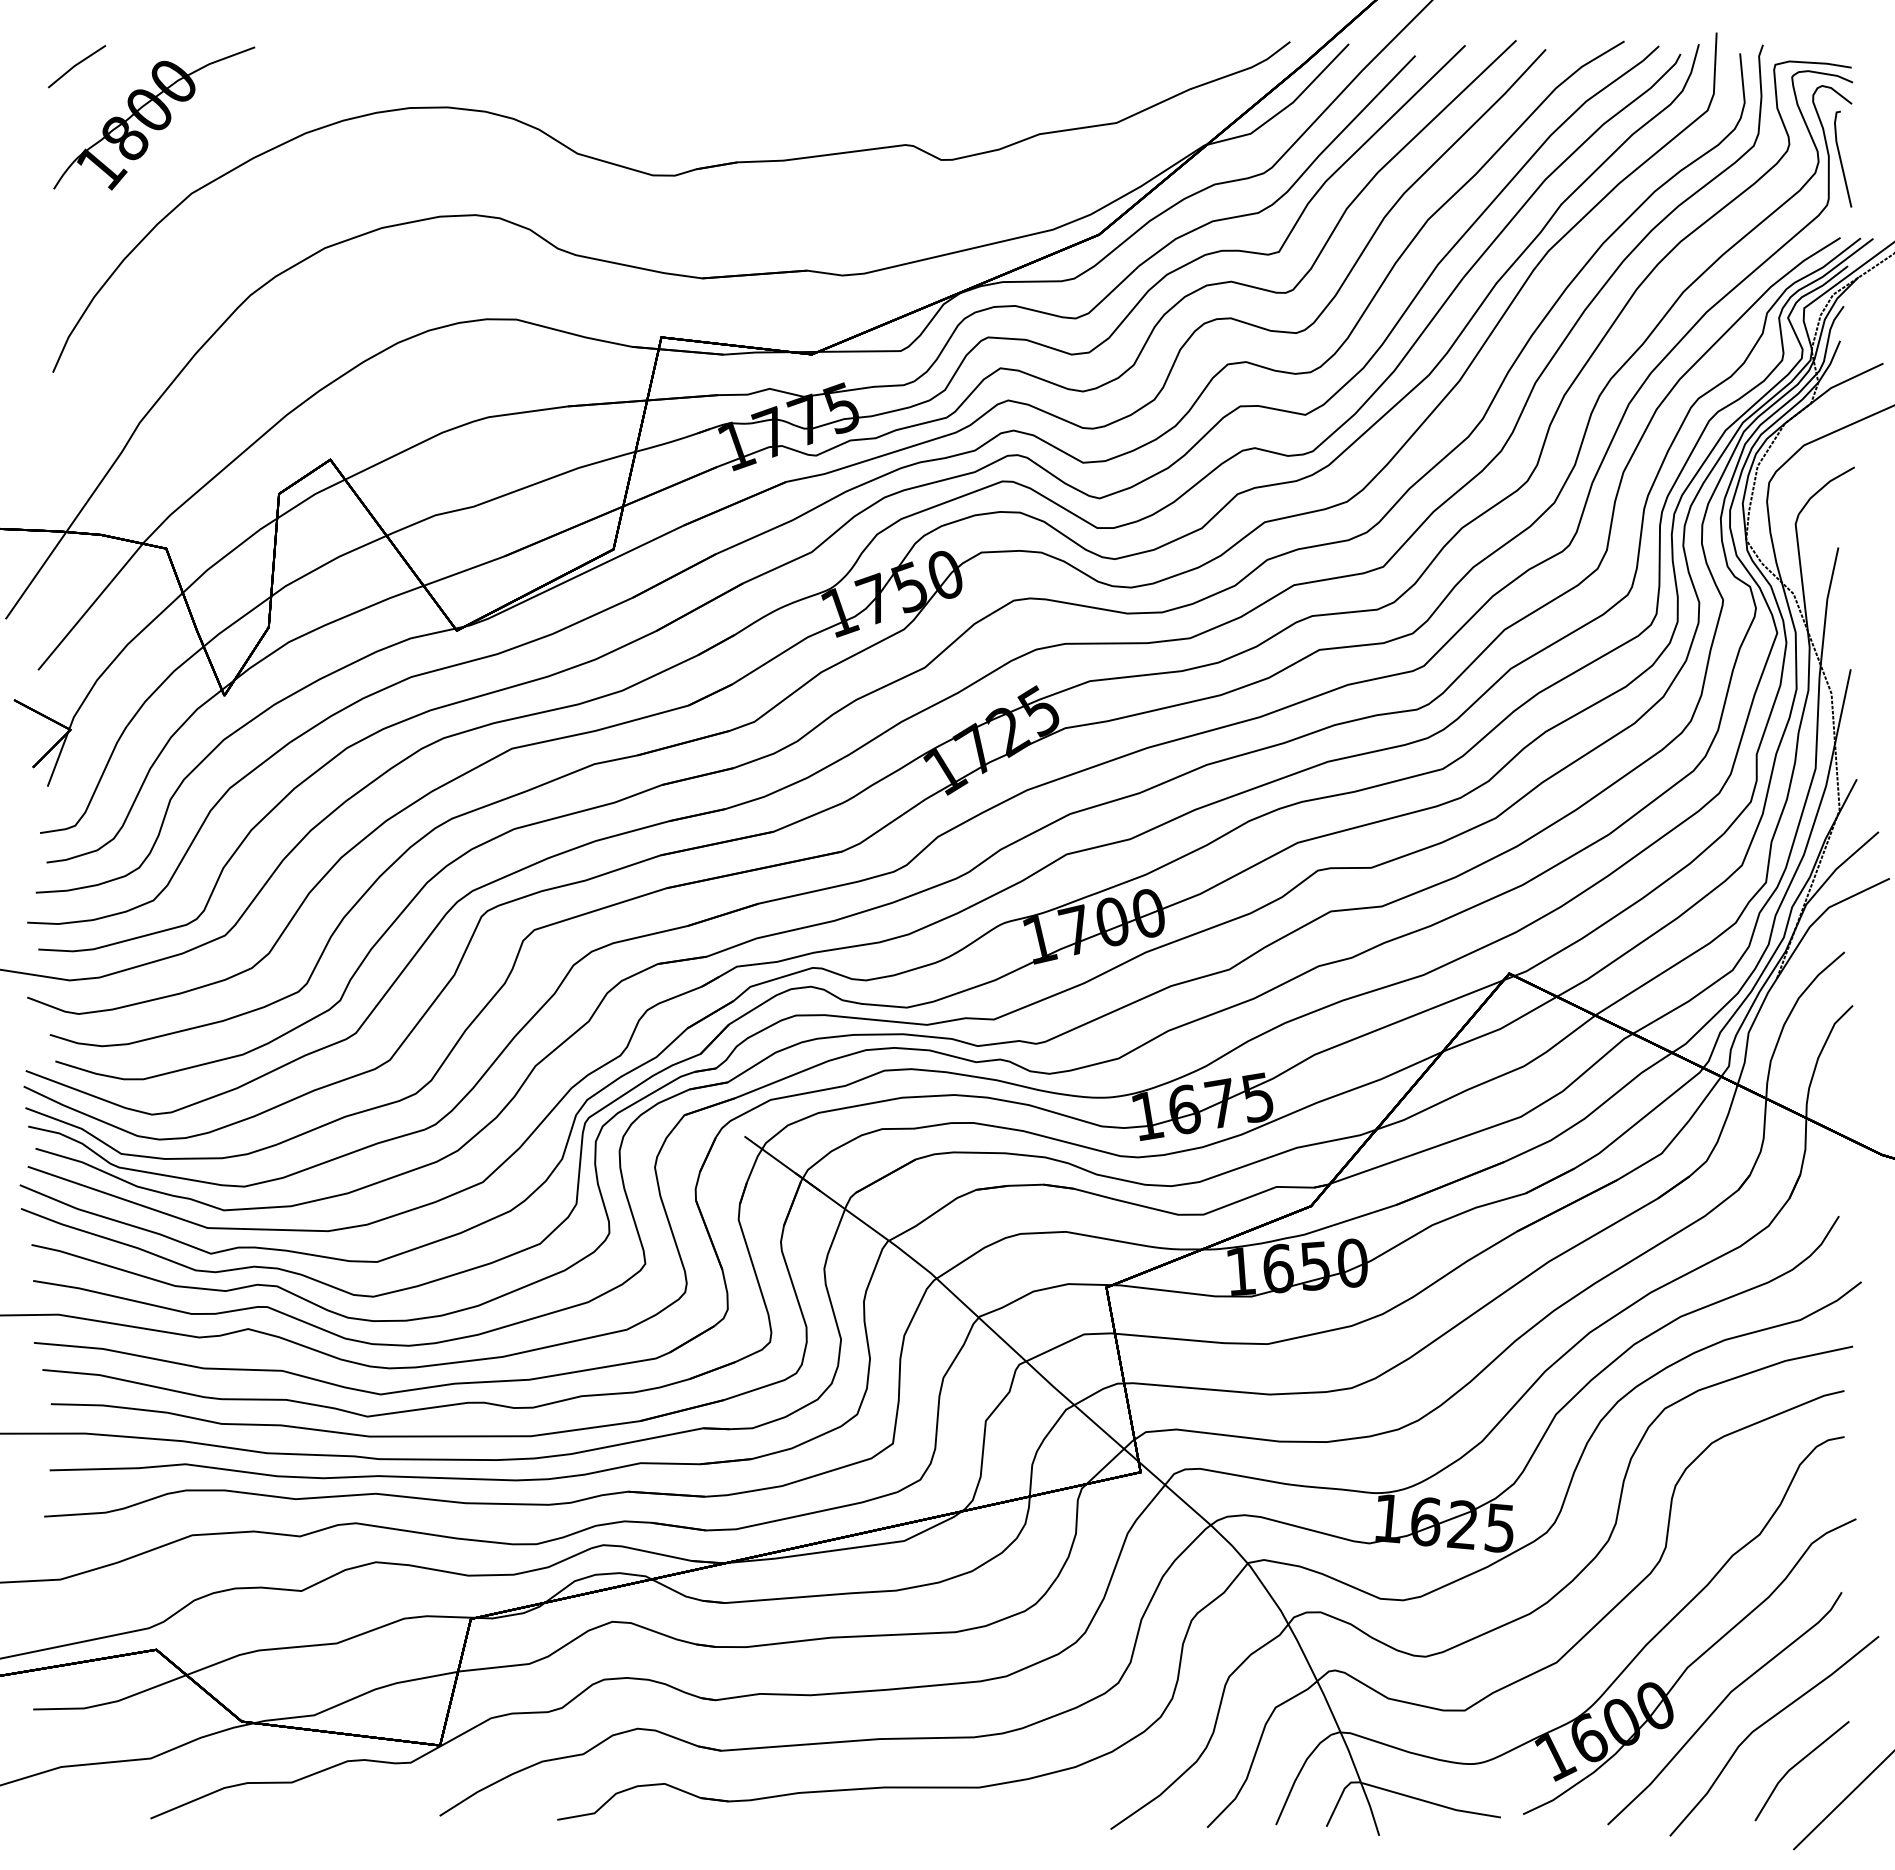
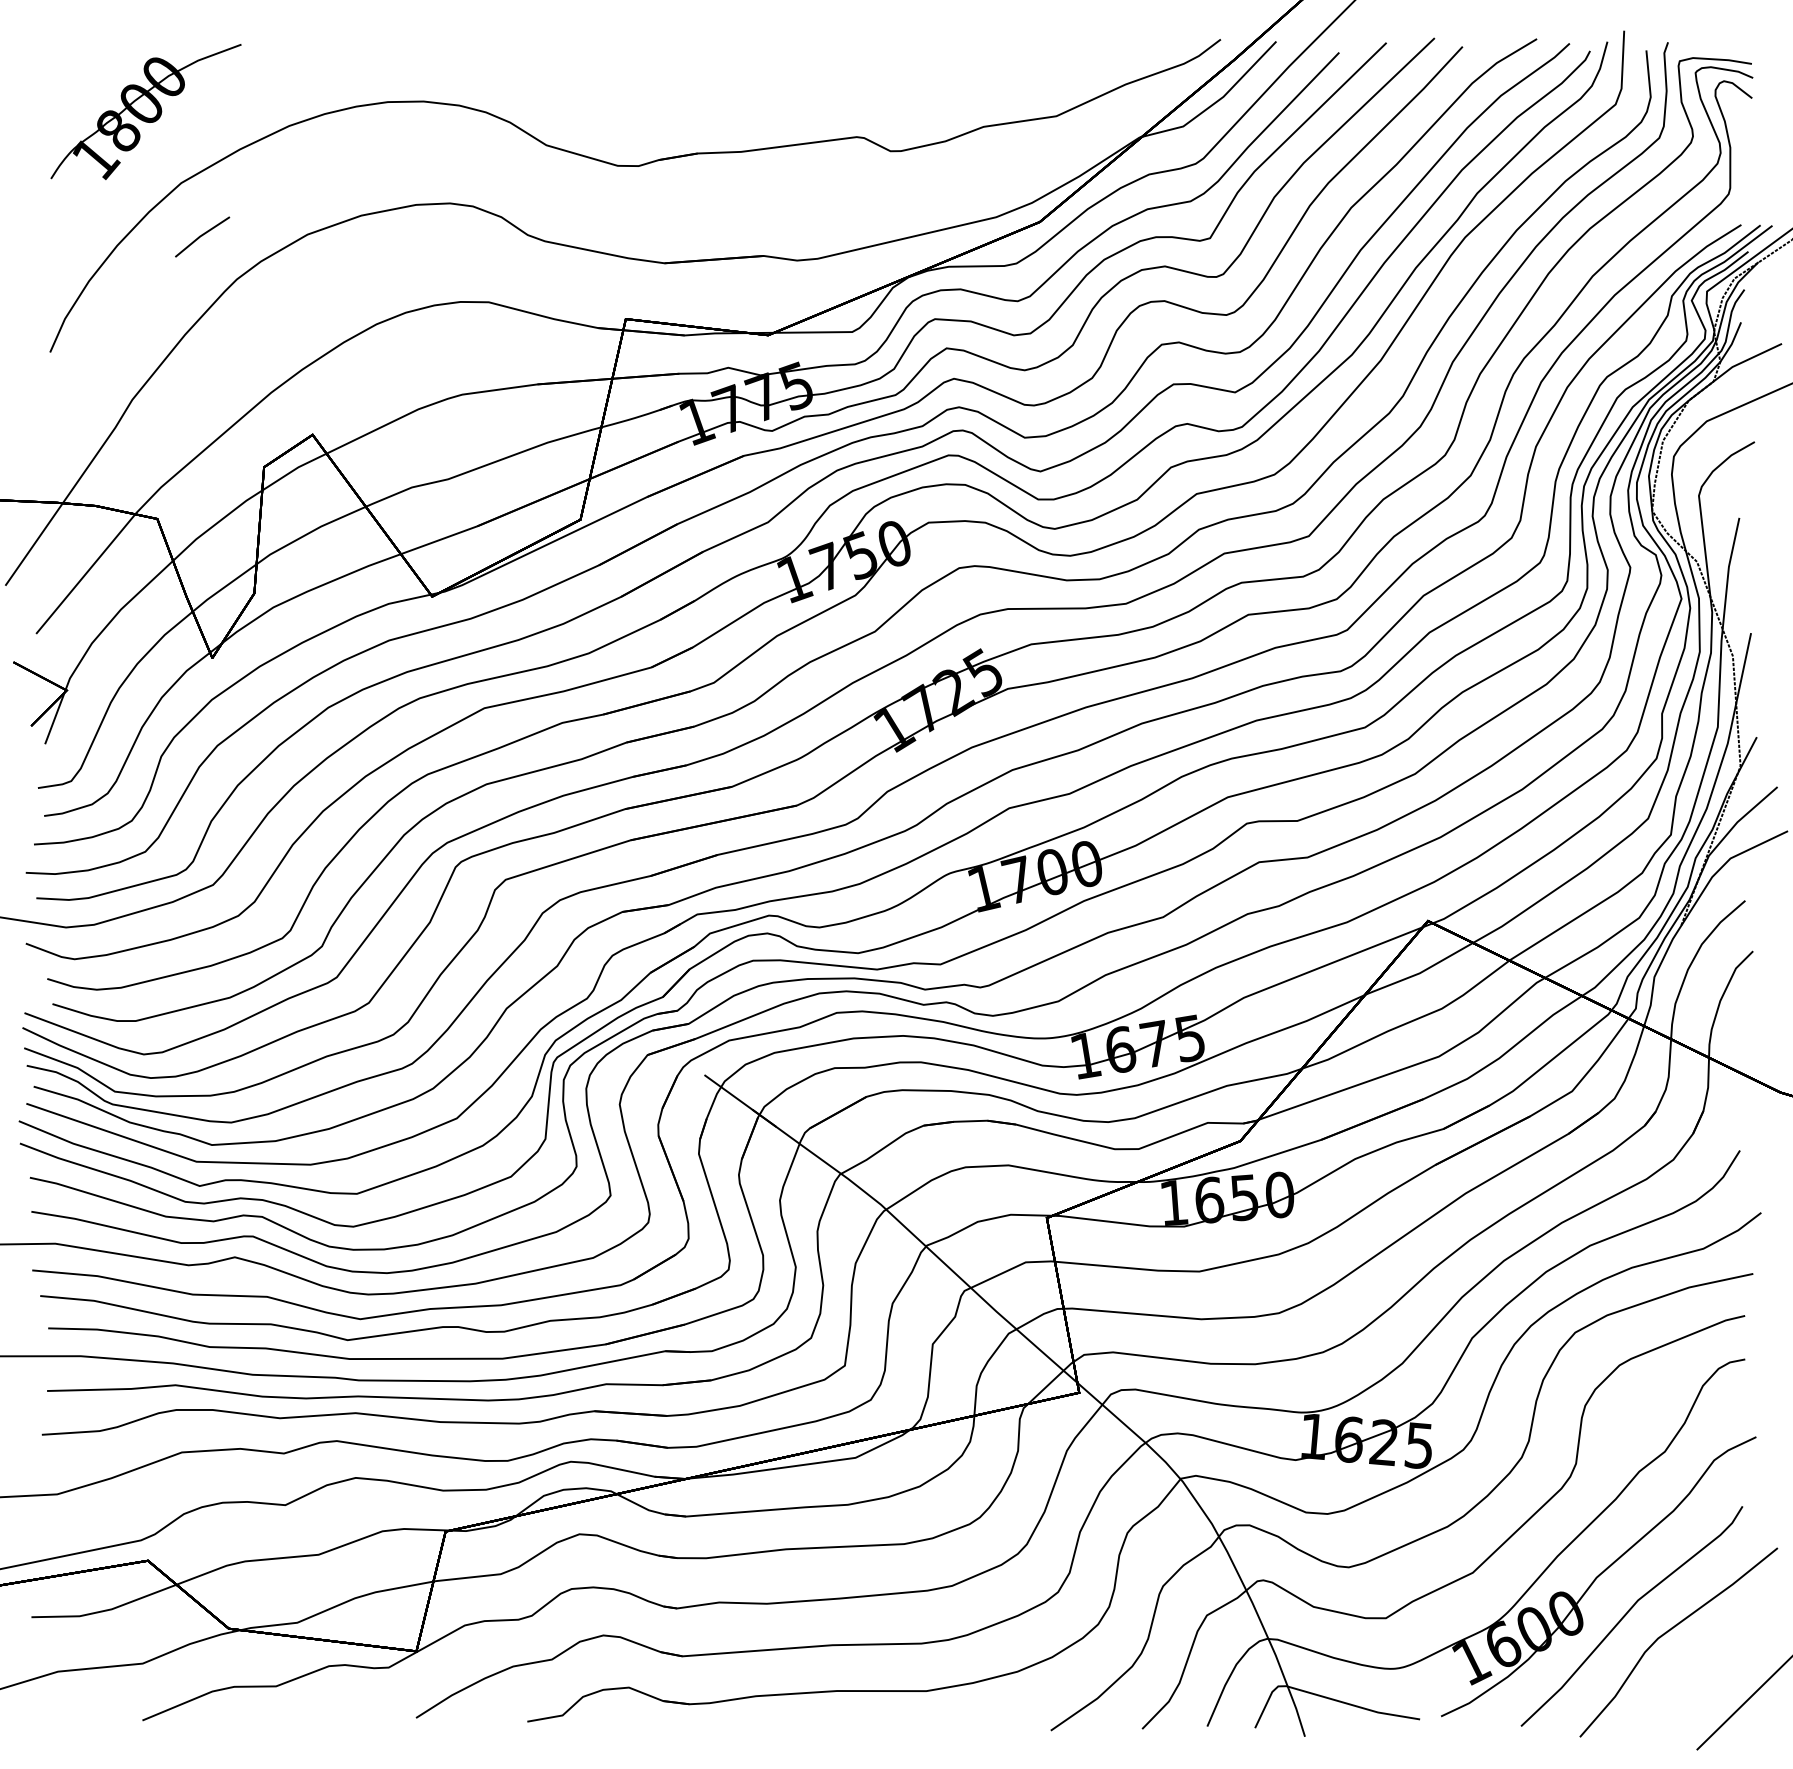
line: (77, 65) -> (203, 235), moved
line: (1841, 158) -> (1742, 149), removed
part: (1798, 1764) -> (1701, 1669), removed

